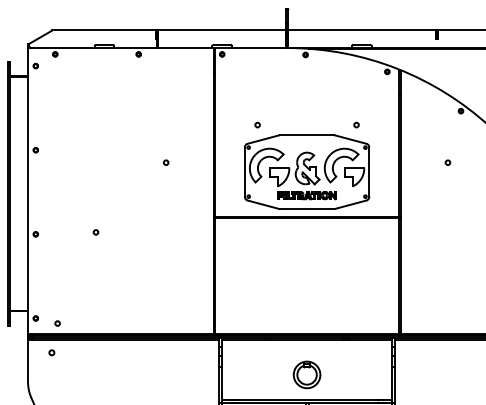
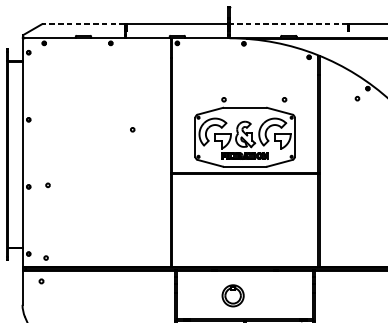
line: (103, 30) -> (82, 24), solid -> dashed
line: (361, 30) -> (288, 24), solid -> dashed
circle: (257, 124) -> (223, 99), moved
circle: (447, 162) -> (357, 98), moved
circle: (95, 232) -> (47, 185), moved
part: (306, 374) -> (232, 295), moved

